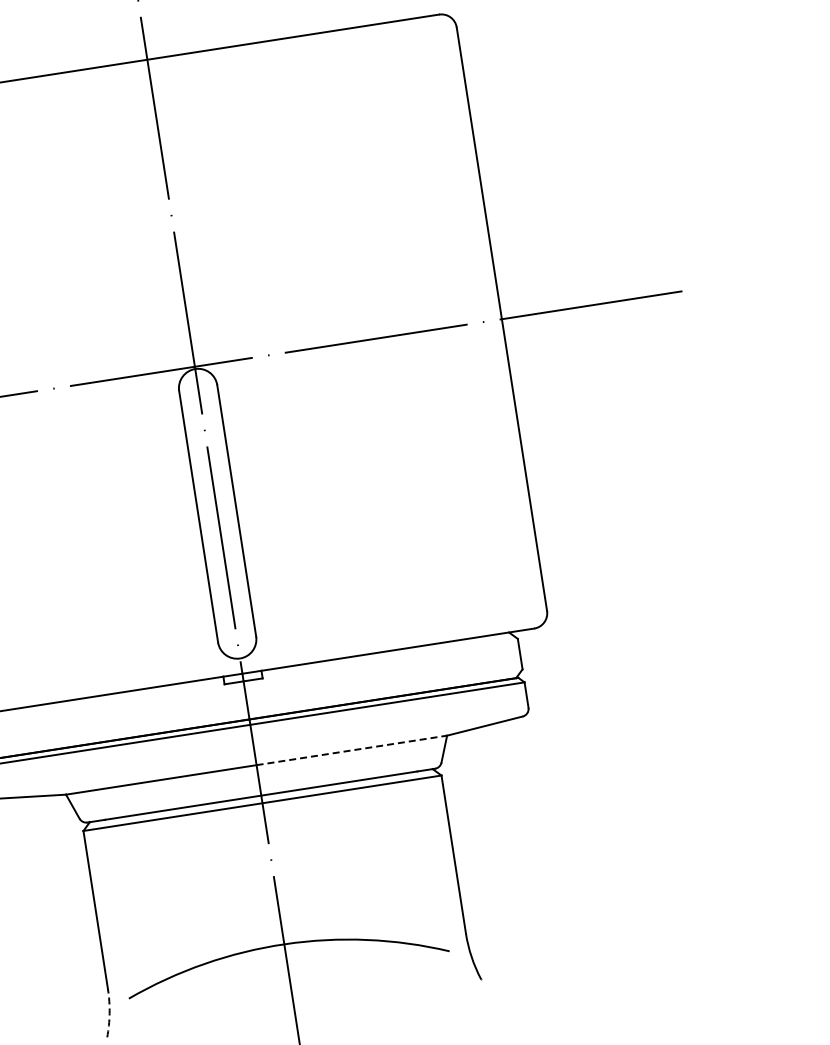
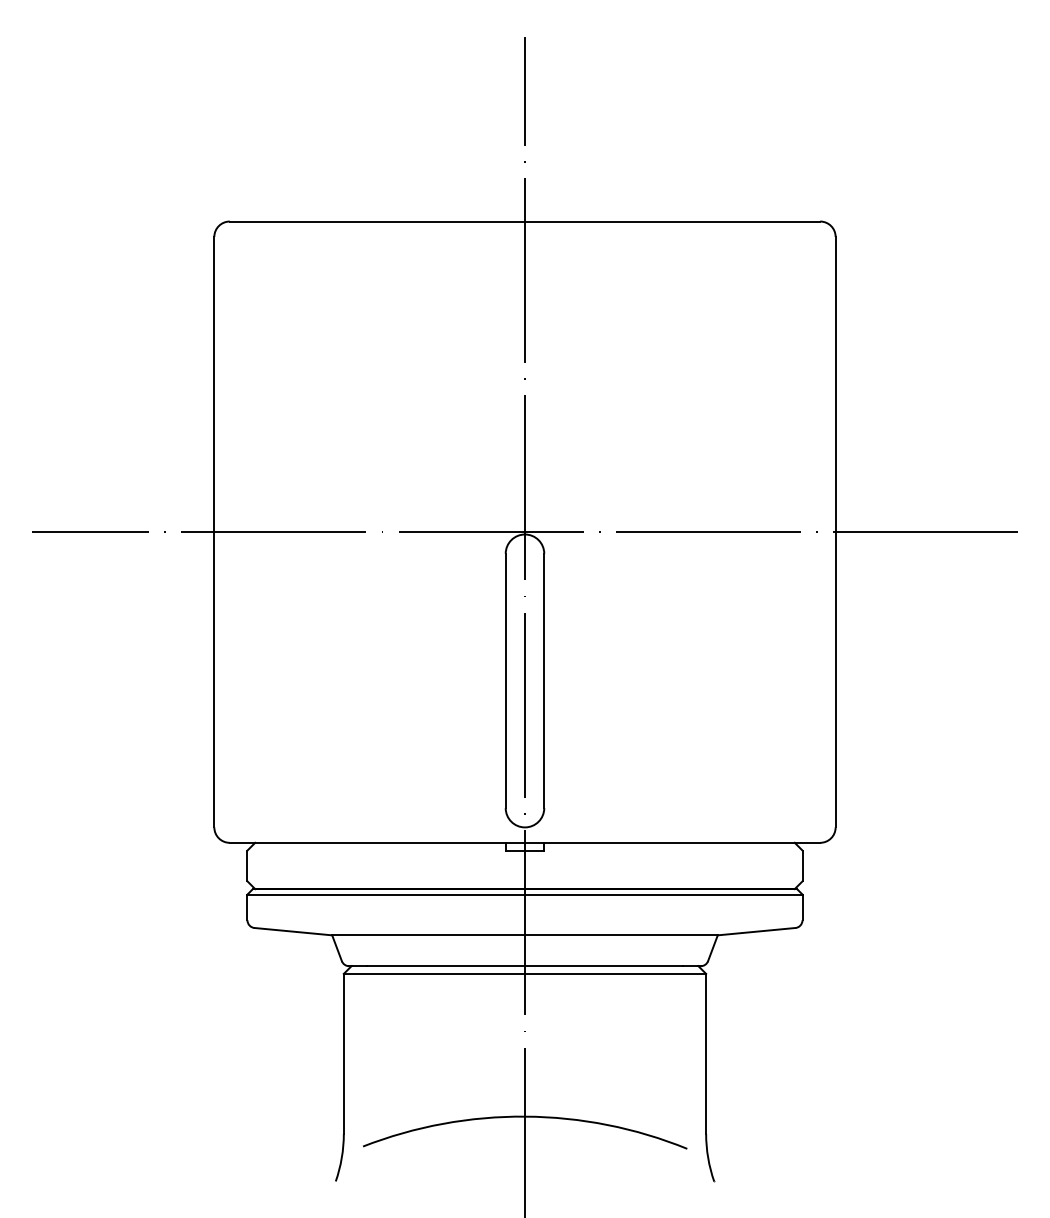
line: (351, 750) -> (621, 935), dashed -> solid
arc: (109, 1012) -> (341, 1157), dashed -> solid

